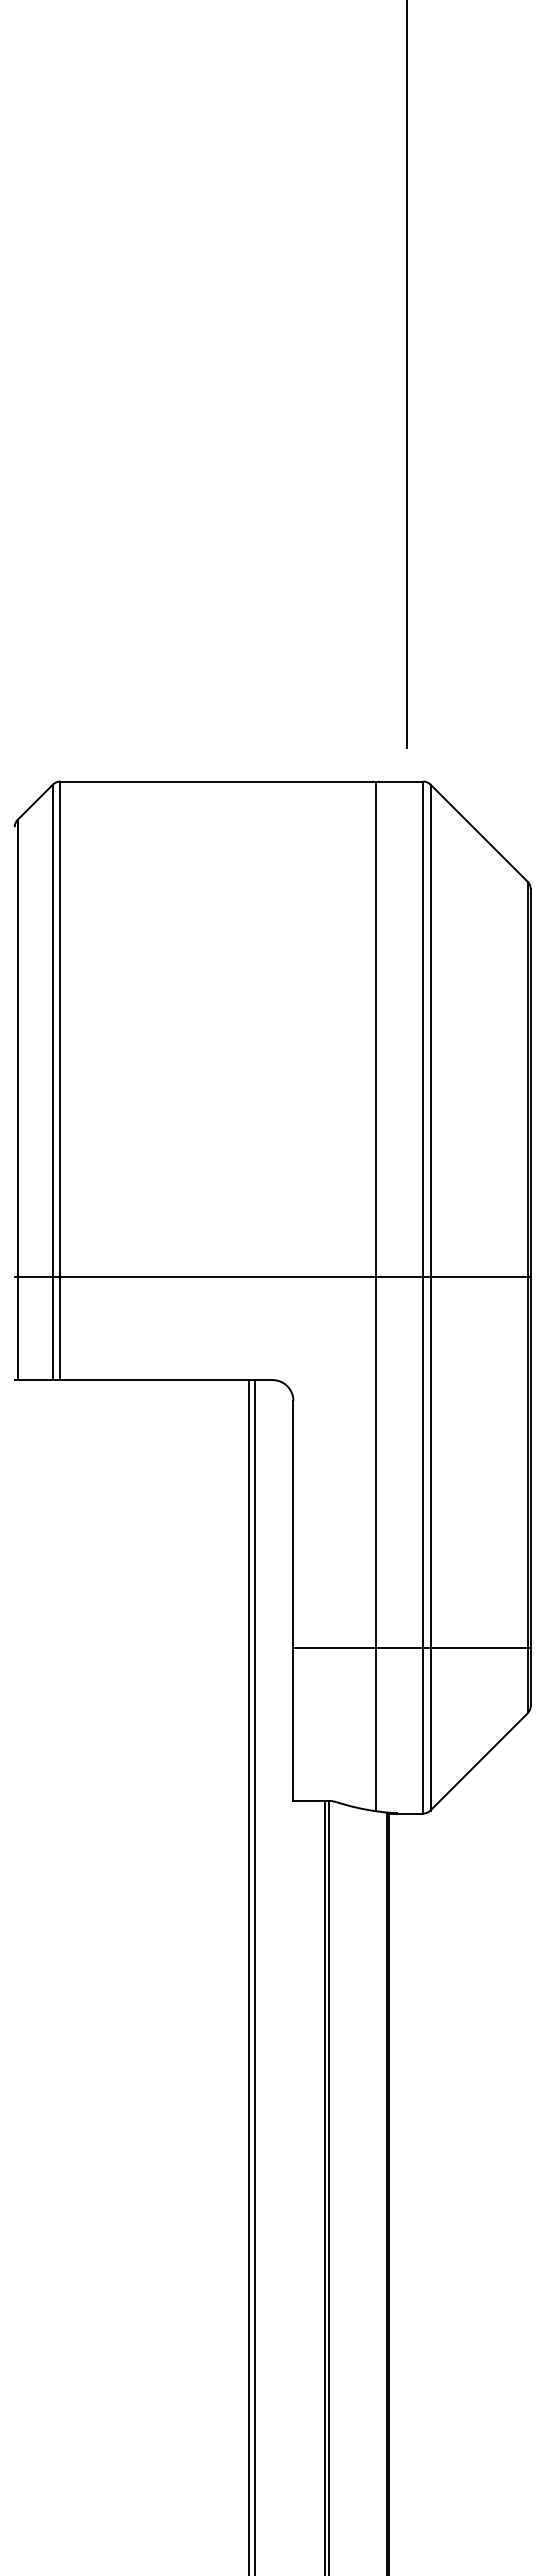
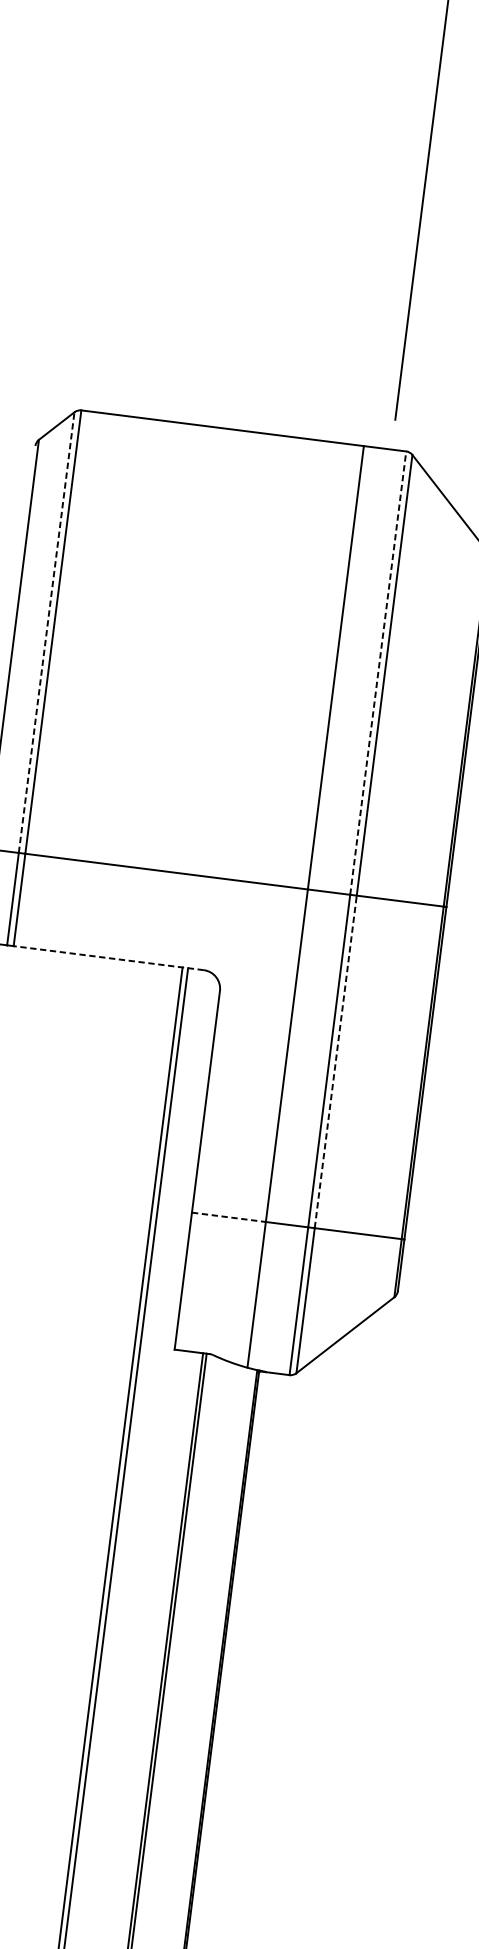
line: (423, 1029) -> (378, 673), solid -> dashed
line: (53, 1030) -> (47, 632), solid -> dashed
line: (166, 1380) -> (108, 958), solid -> dashed
line: (430, 1462) -> (335, 1061), solid -> dashed
line: (335, 1648) -> (229, 1217), solid -> dashed

